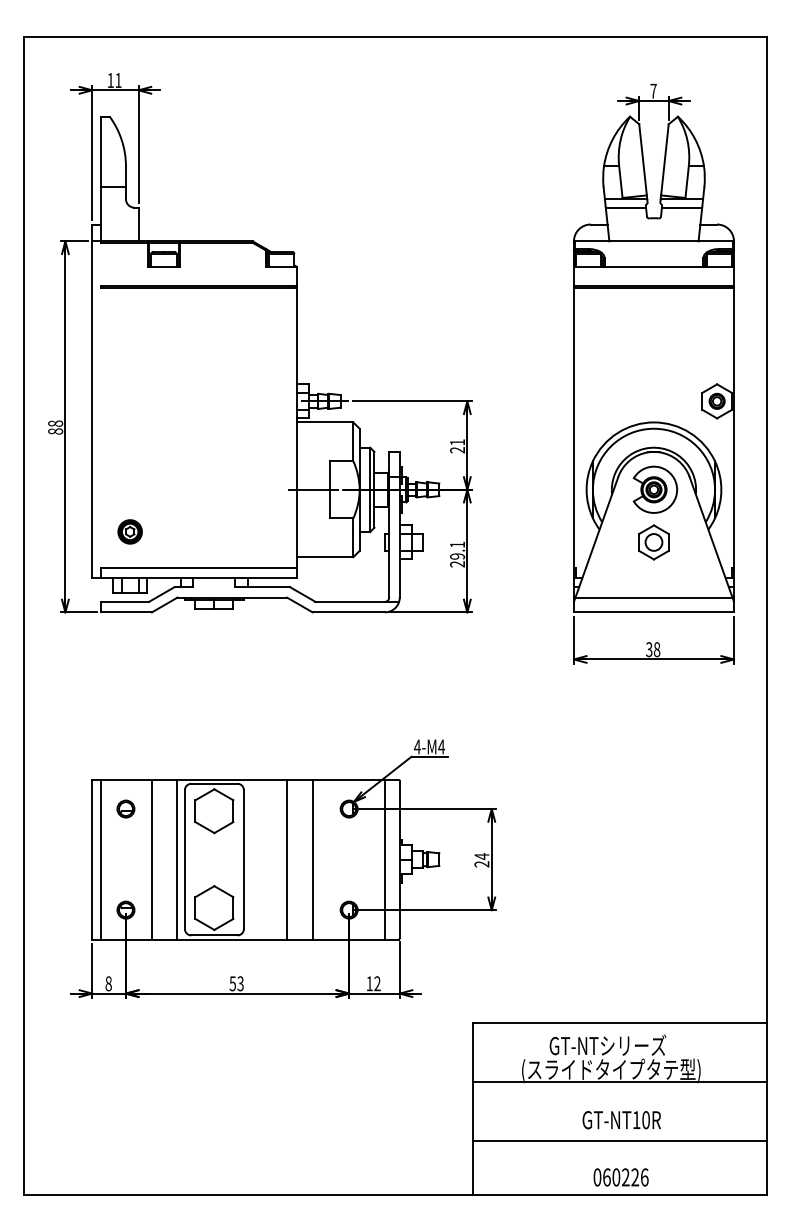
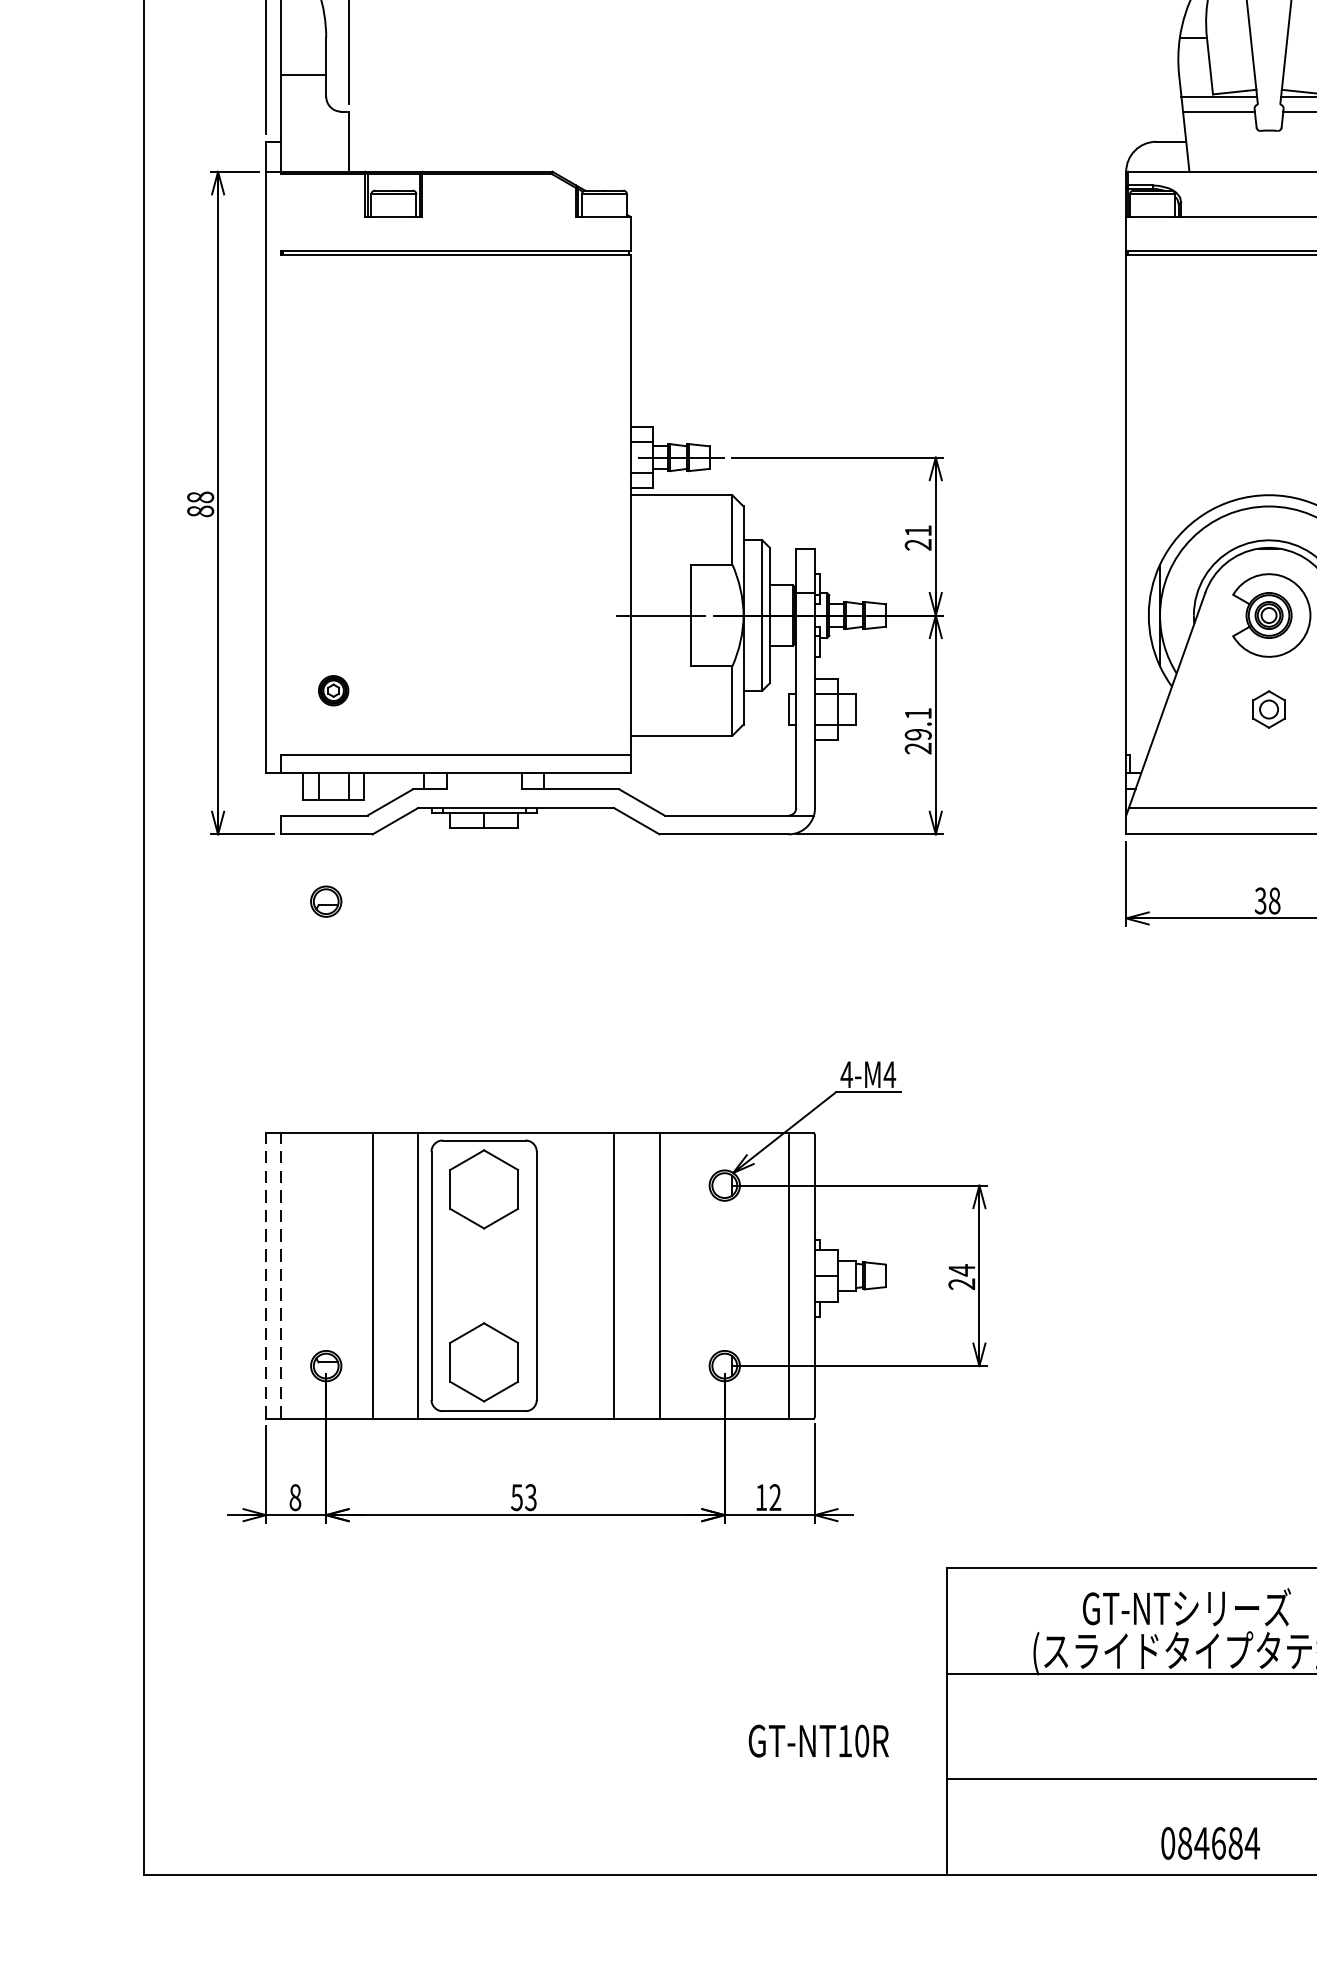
part: (129, 531) -> (332, 689), size x0.7
part: (653, 542) -> (1268, 709), size x0.6
part: (125, 808) -> (325, 900), moved
line: (92, 859) -> (266, 1275), solid -> dashed
line: (100, 859) -> (280, 1275), solid -> dashed
text: (621, 1120) -> (818, 1741), moved
text: (625, 1177) -> (1218, 1843), 060226 -> 084684

